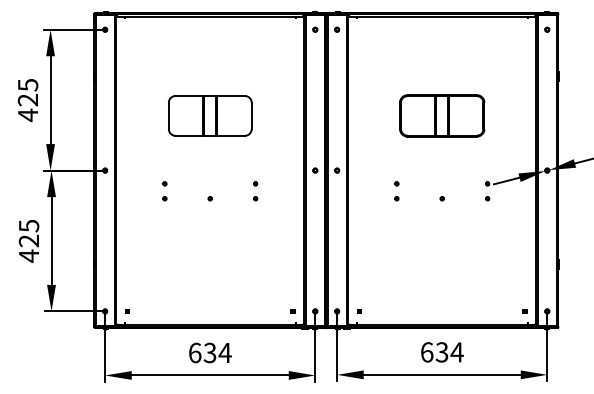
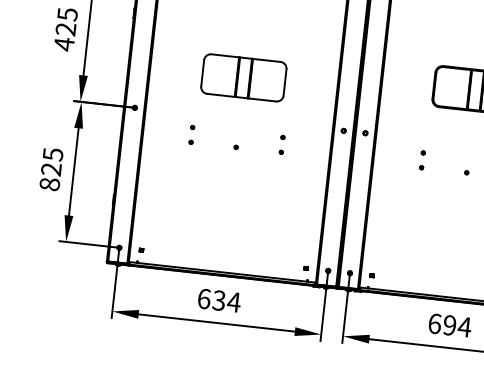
part: (210, 115) -> (244, 77), moved
text: (28, 255) -> (49, 183), 425 -> 825
text: (441, 352) -> (449, 325), 634 -> 694

